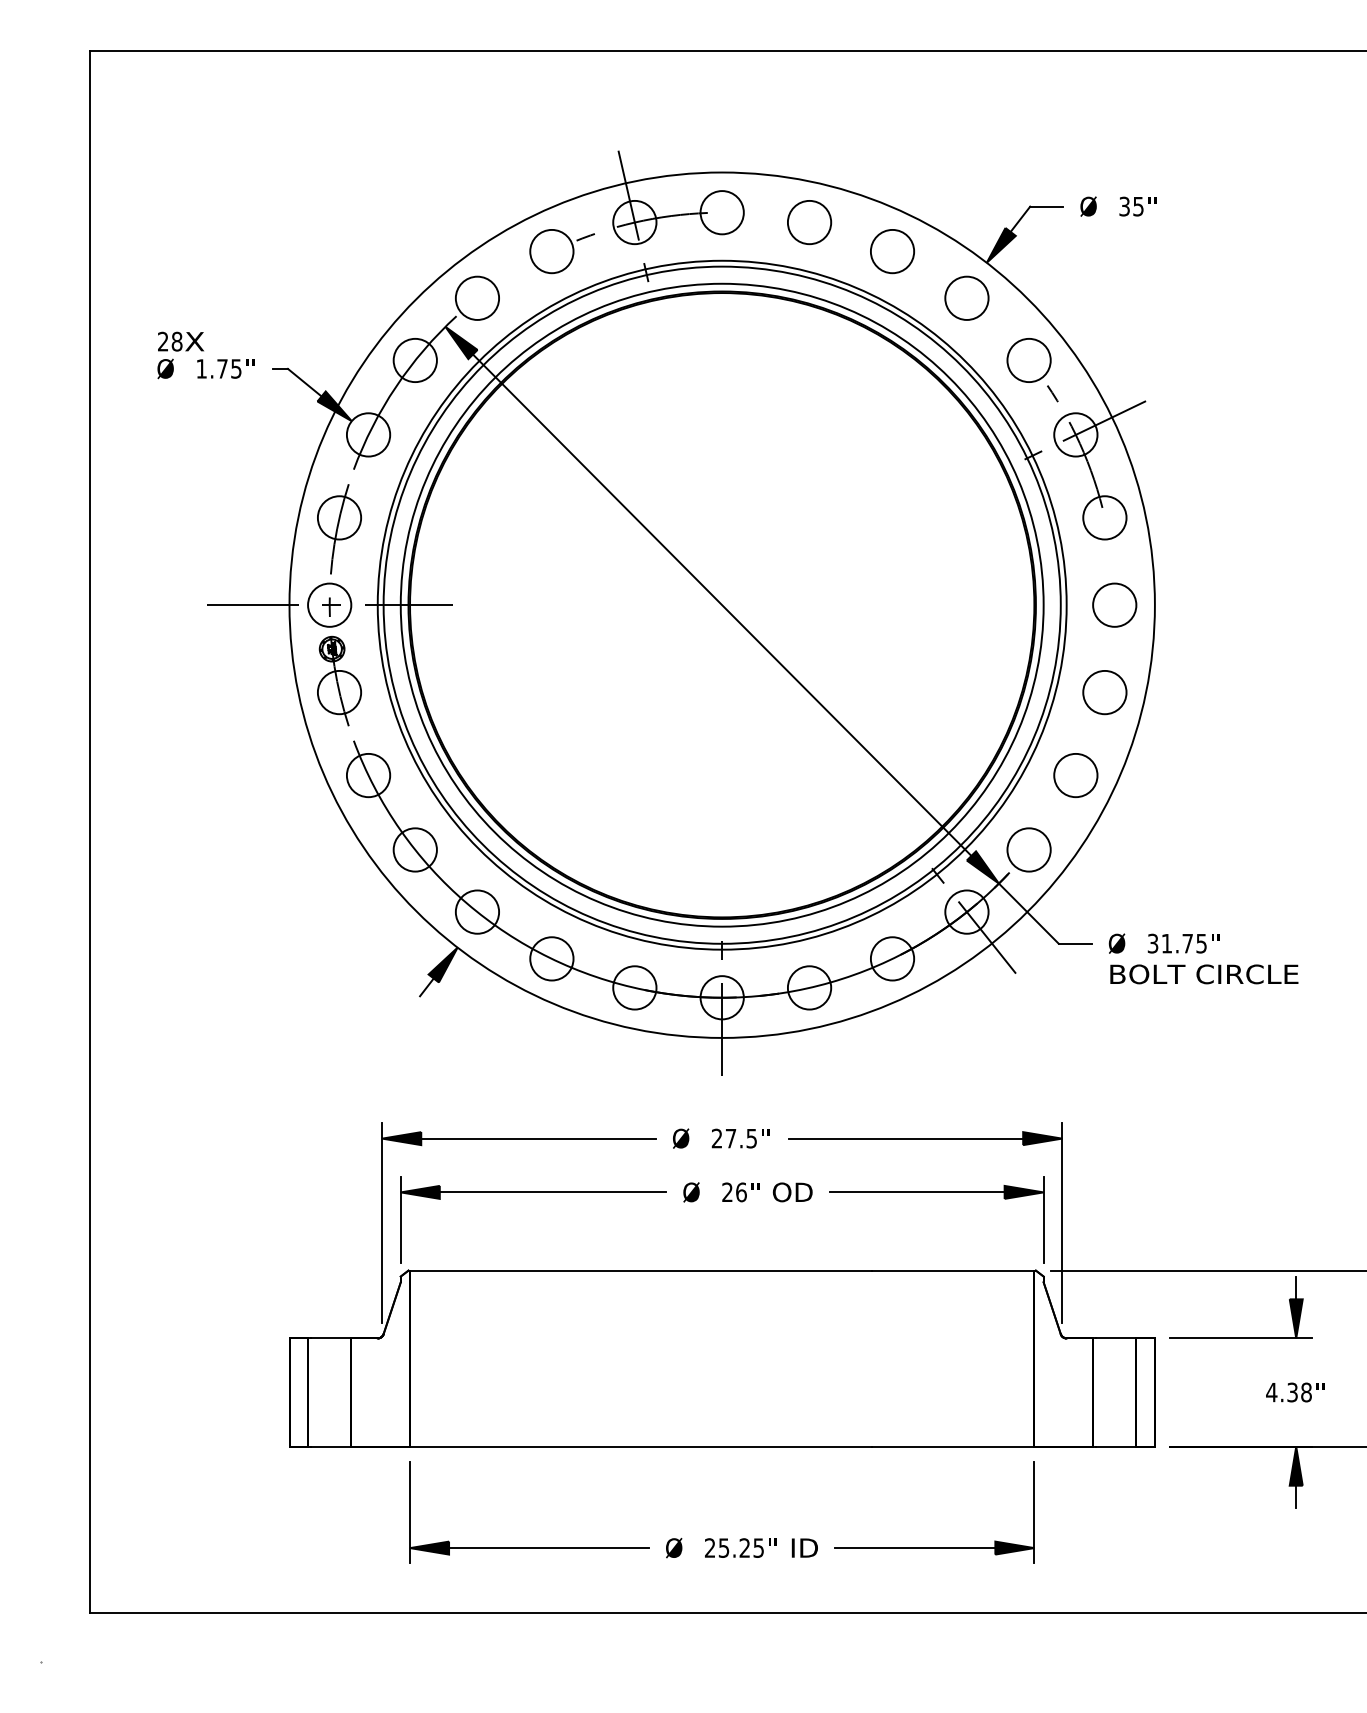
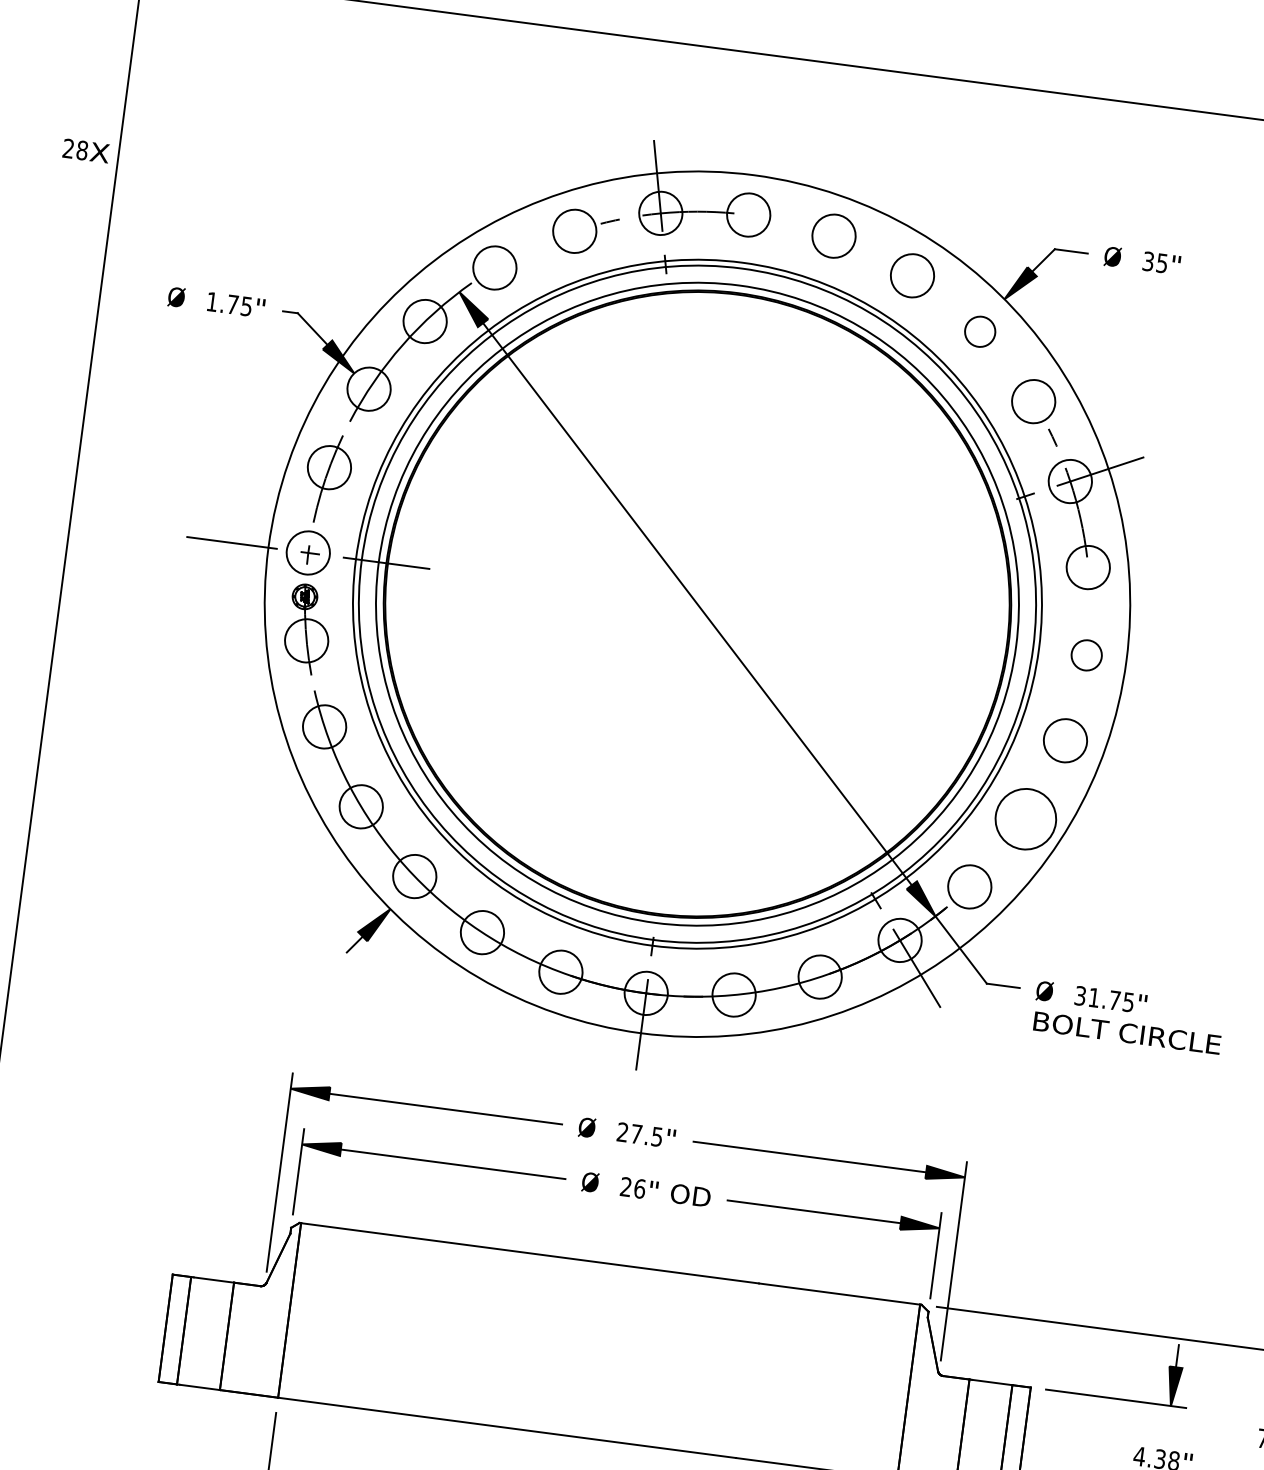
circle: (966, 297) -> (979, 331), size x0.7
text: (181, 341) -> (86, 150), moved
circle: (1114, 604) -> (1086, 654), size x0.7
circle: (1075, 775) -> (1025, 819), size x1.4

